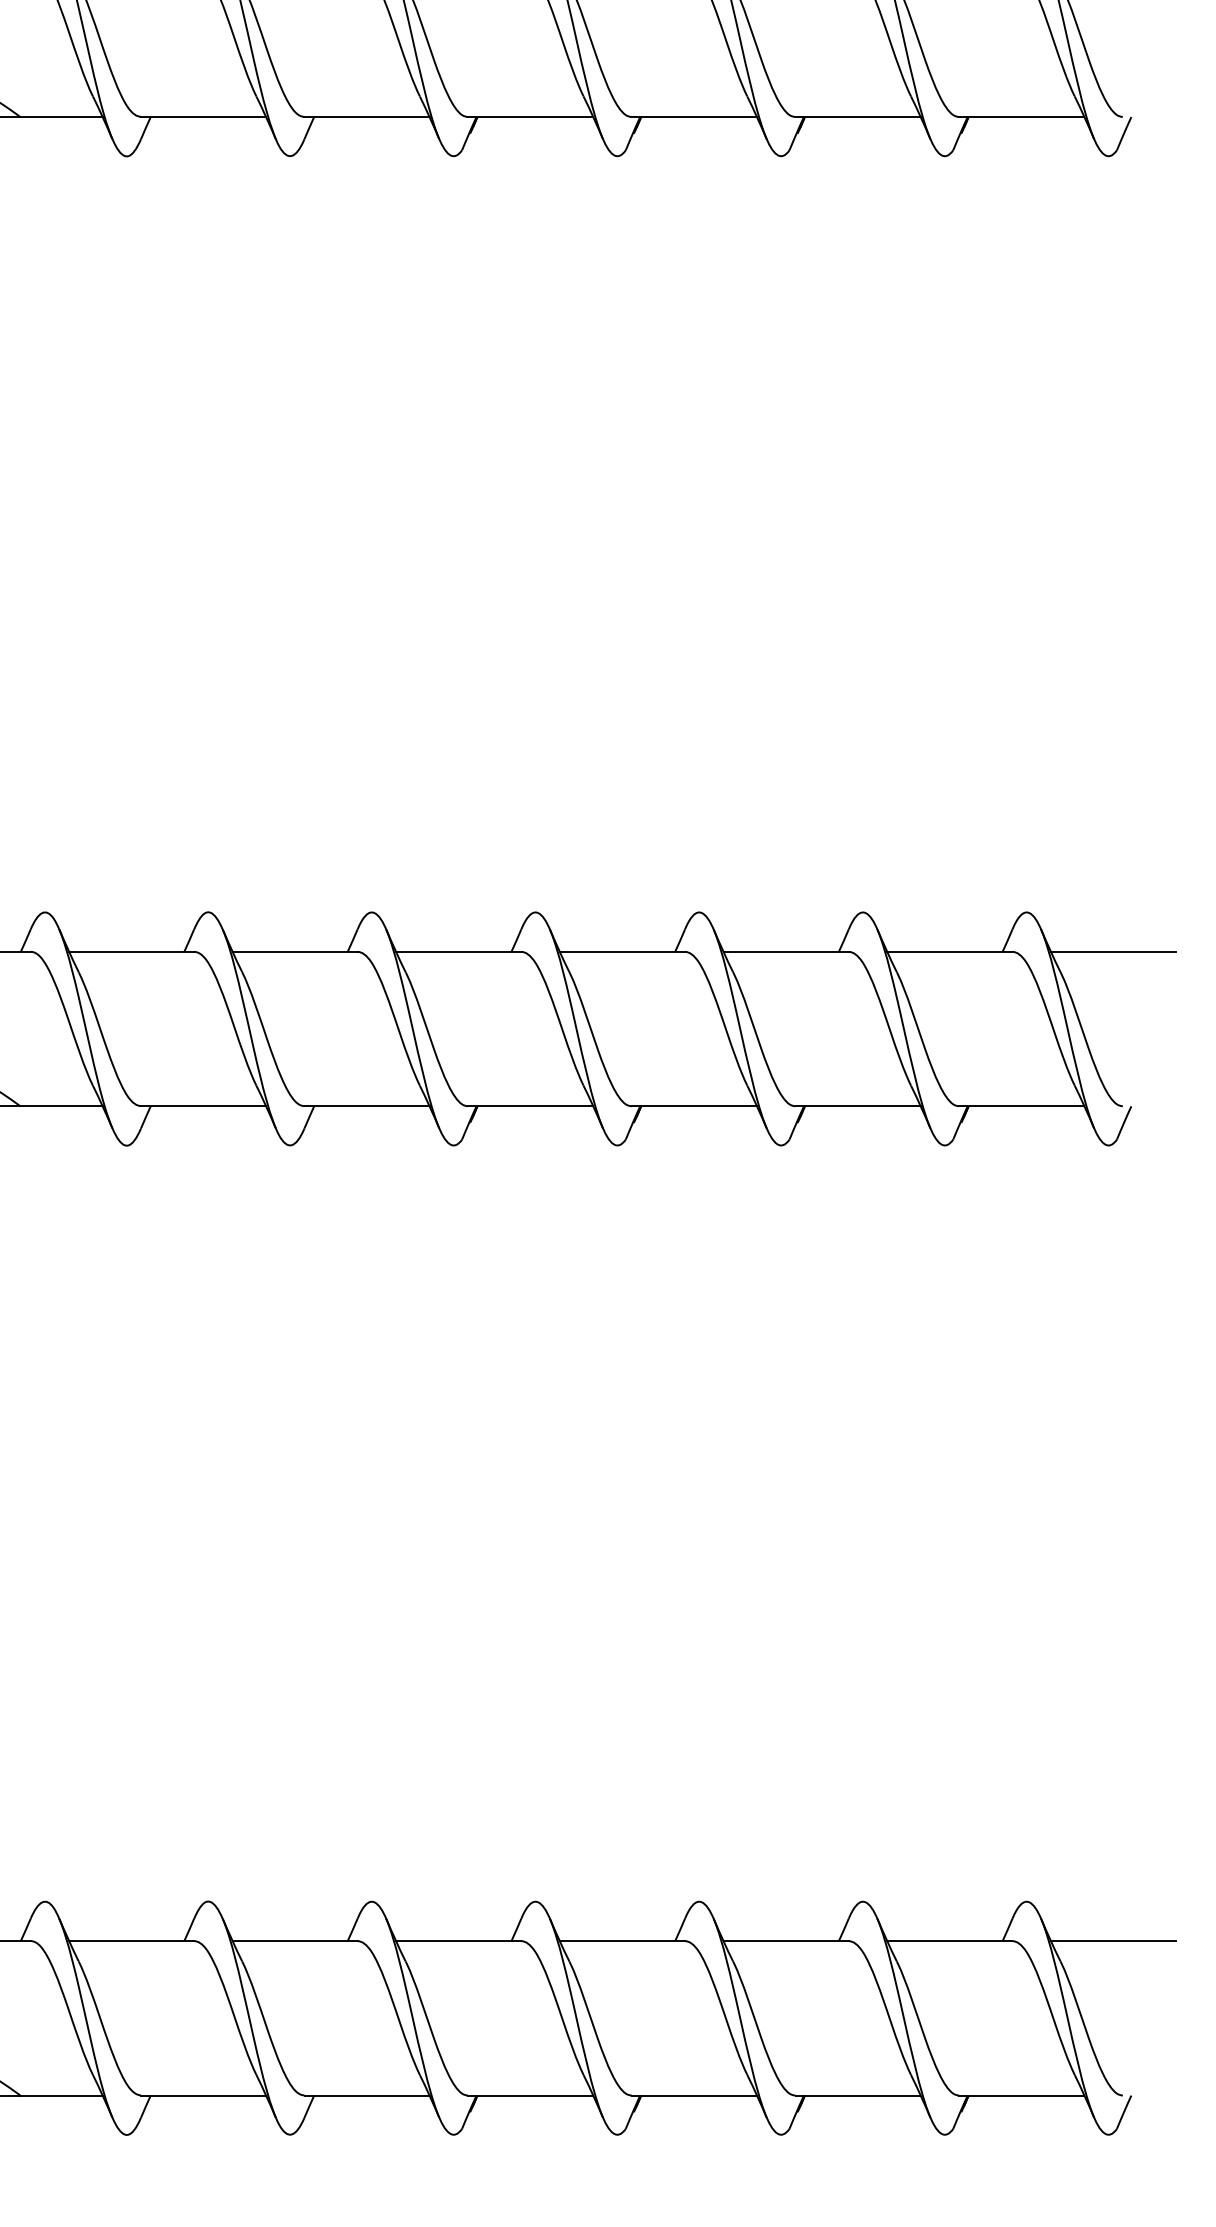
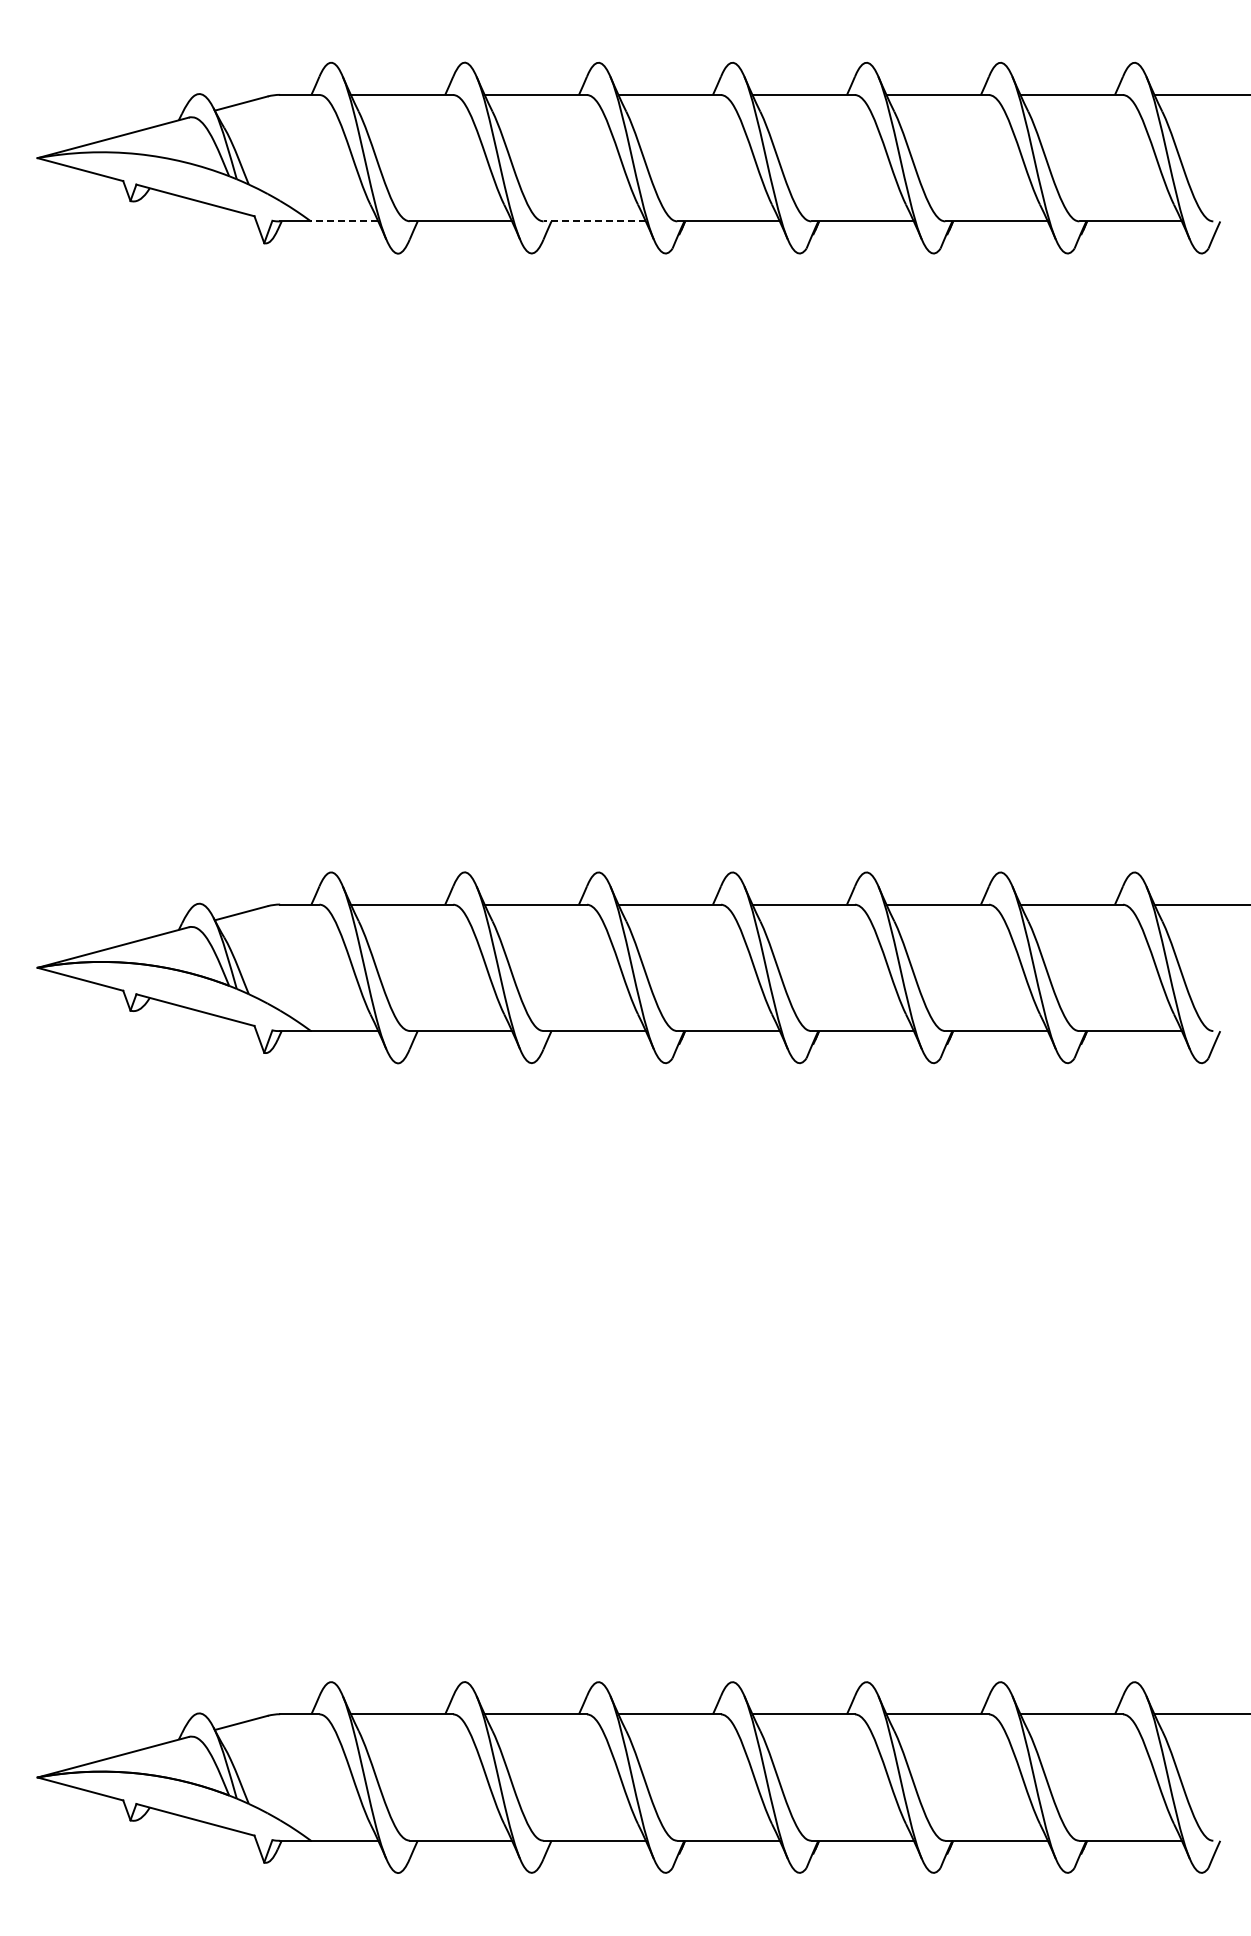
line: (61, 117) -> (344, 221), solid -> dashed
line: (366, 117) -> (594, 221), solid -> dashed

